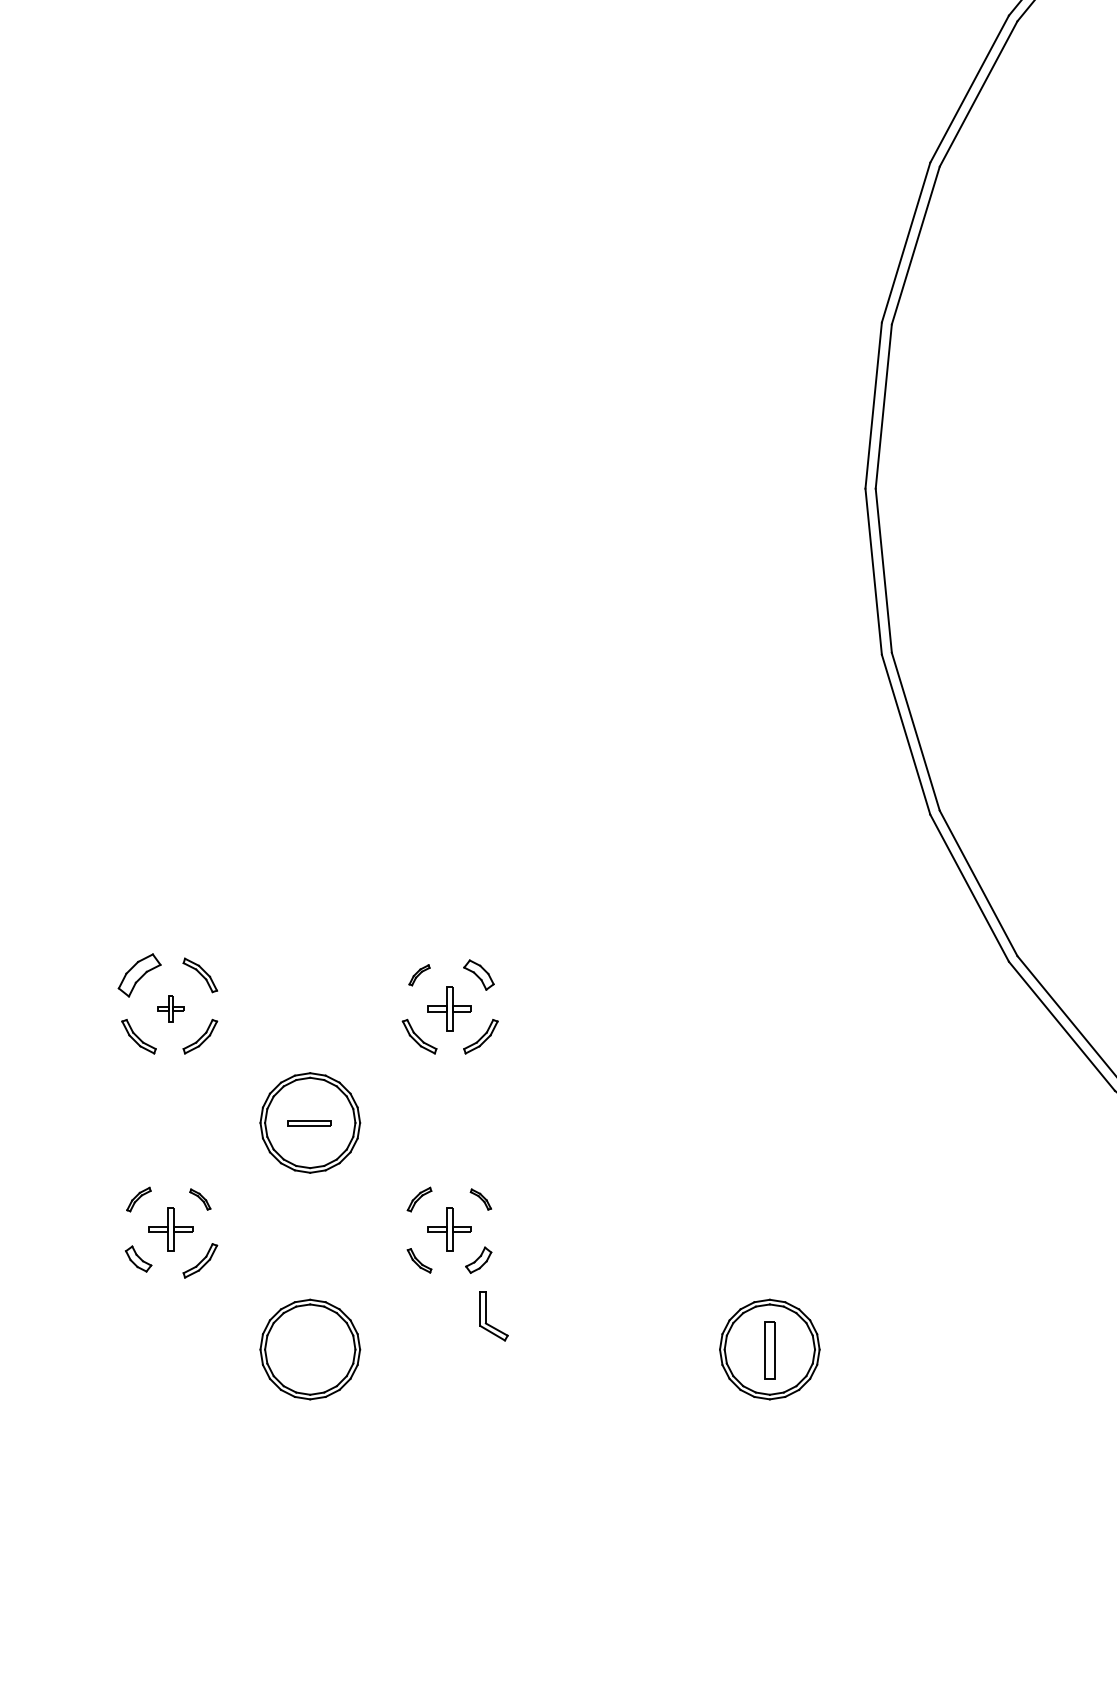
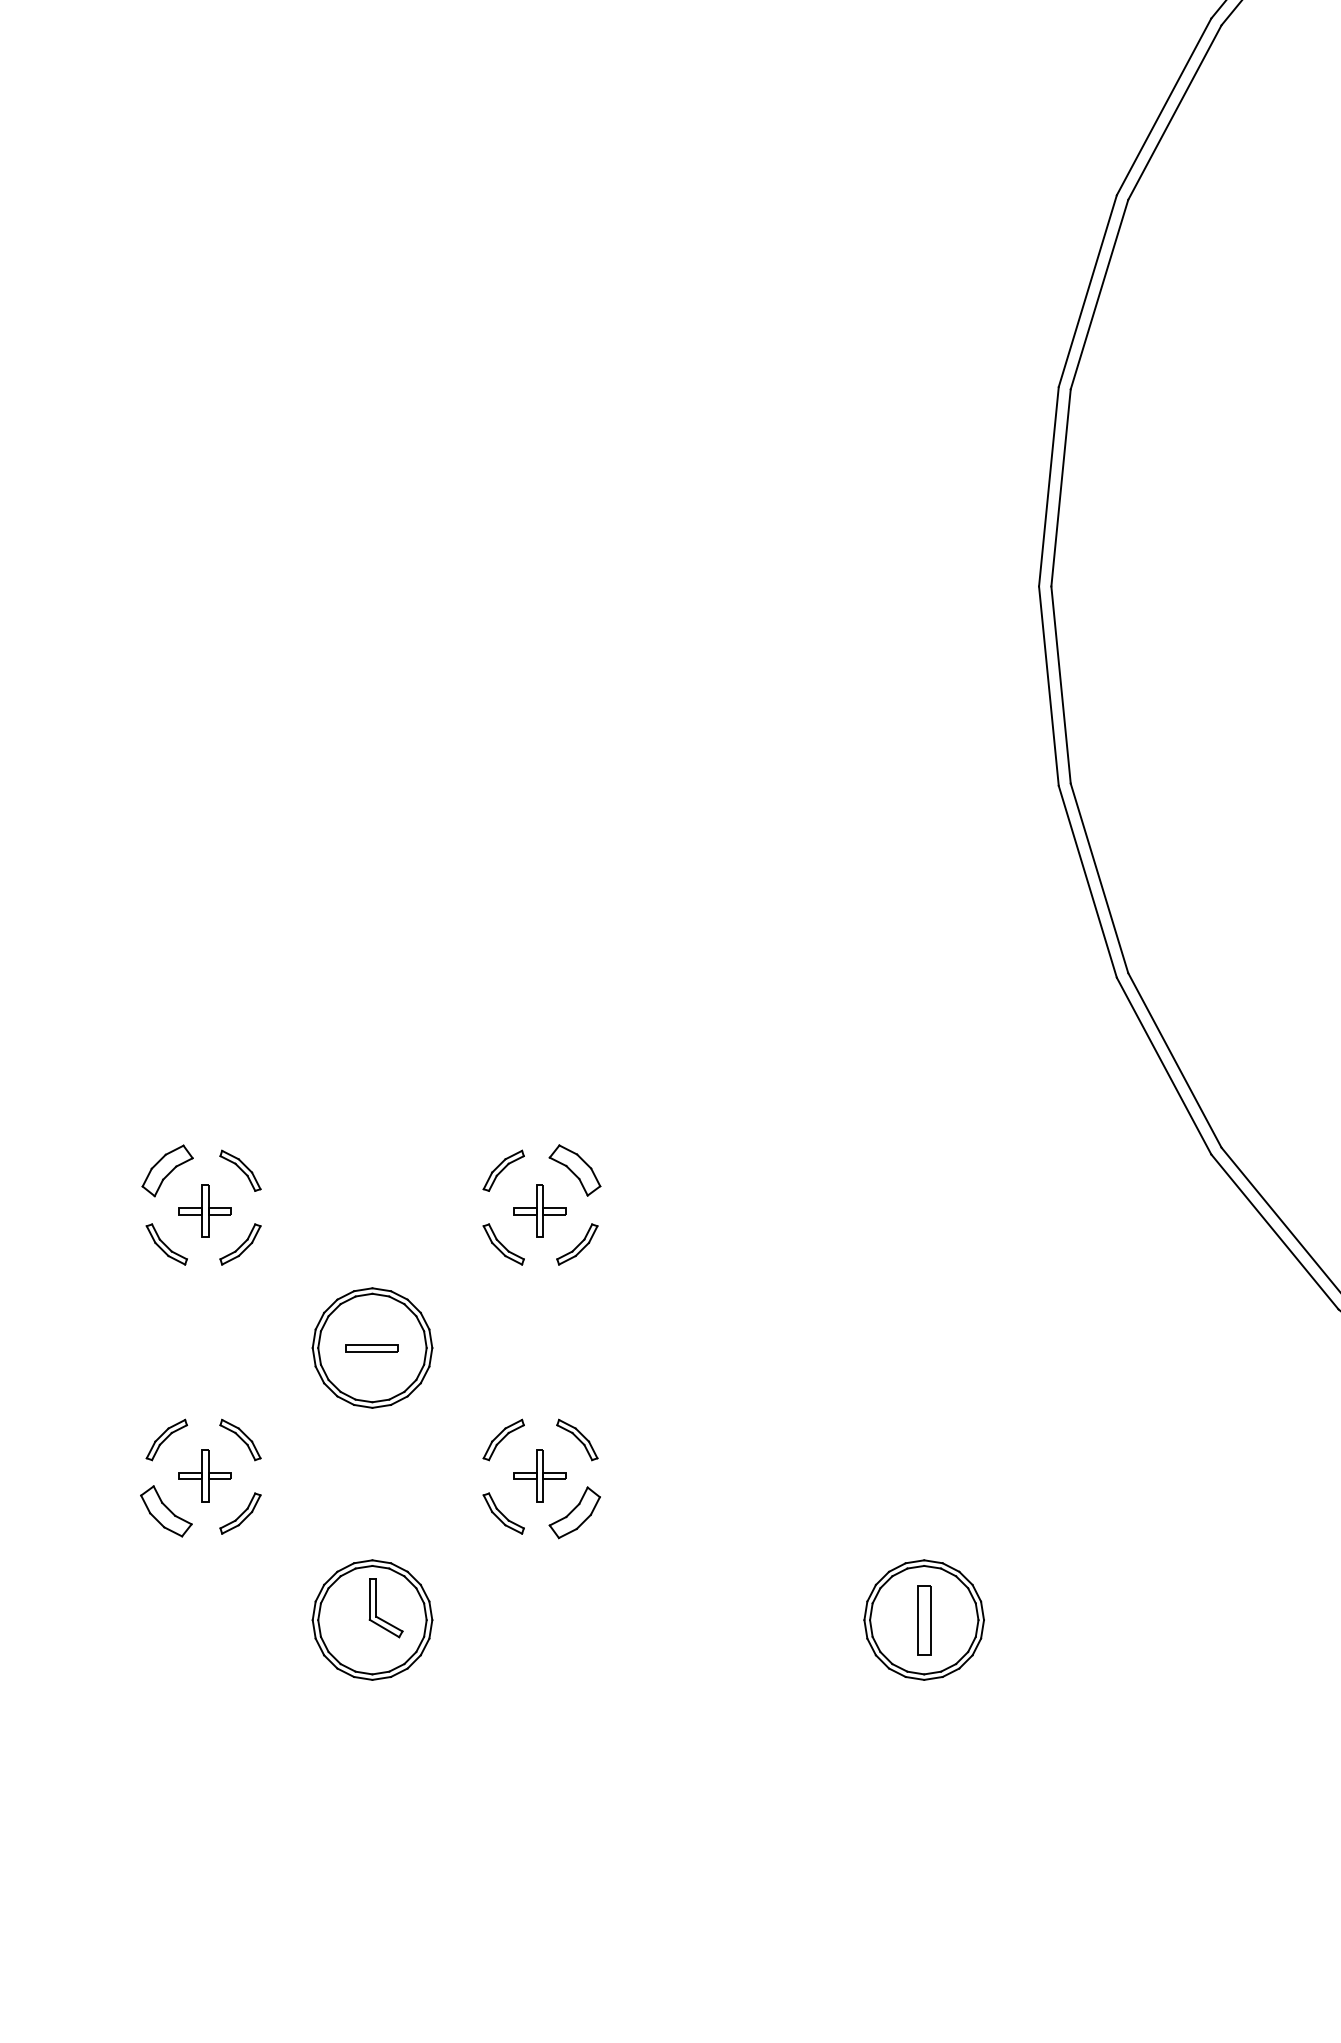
part: (419, 975) -> (503, 1170), size x1.67
part: (478, 975) -> (574, 1170), size x1.43
part: (170, 1008) -> (204, 1210), size x1.67
part: (138, 1199) -> (166, 1439), size x1.43
part: (200, 1199) -> (240, 1439), size x1.67
part: (419, 1199) -> (503, 1439), size x1.43
part: (481, 1199) -> (577, 1439), size x1.67
part: (138, 1259) -> (166, 1511), size x1.67
part: (478, 1259) -> (574, 1512), size x1.67
part: (419, 1260) -> (503, 1513), size x1.43
part: (486, 1316) -> (376, 1608), moved

